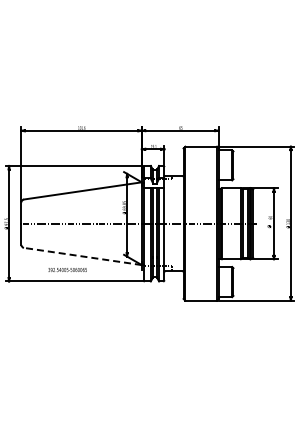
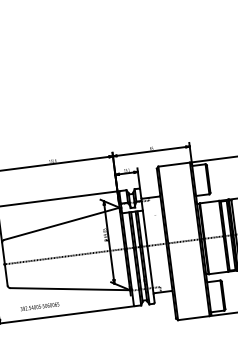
line: (82, 256) -> (69, 289), dashed -> solid
text: (67, 269) -> (39, 306), moved

